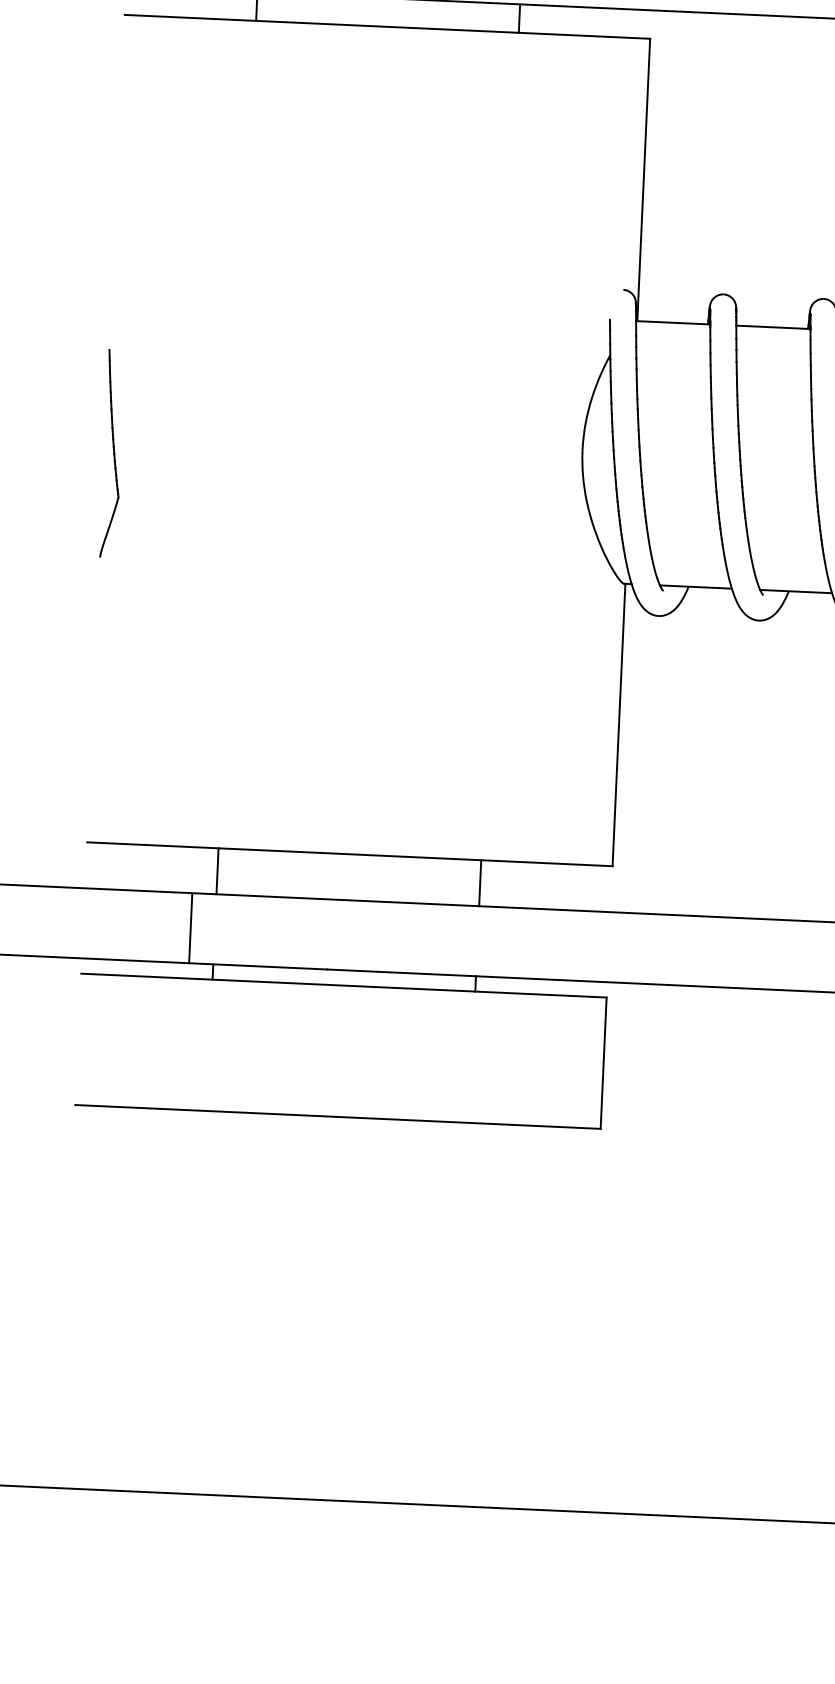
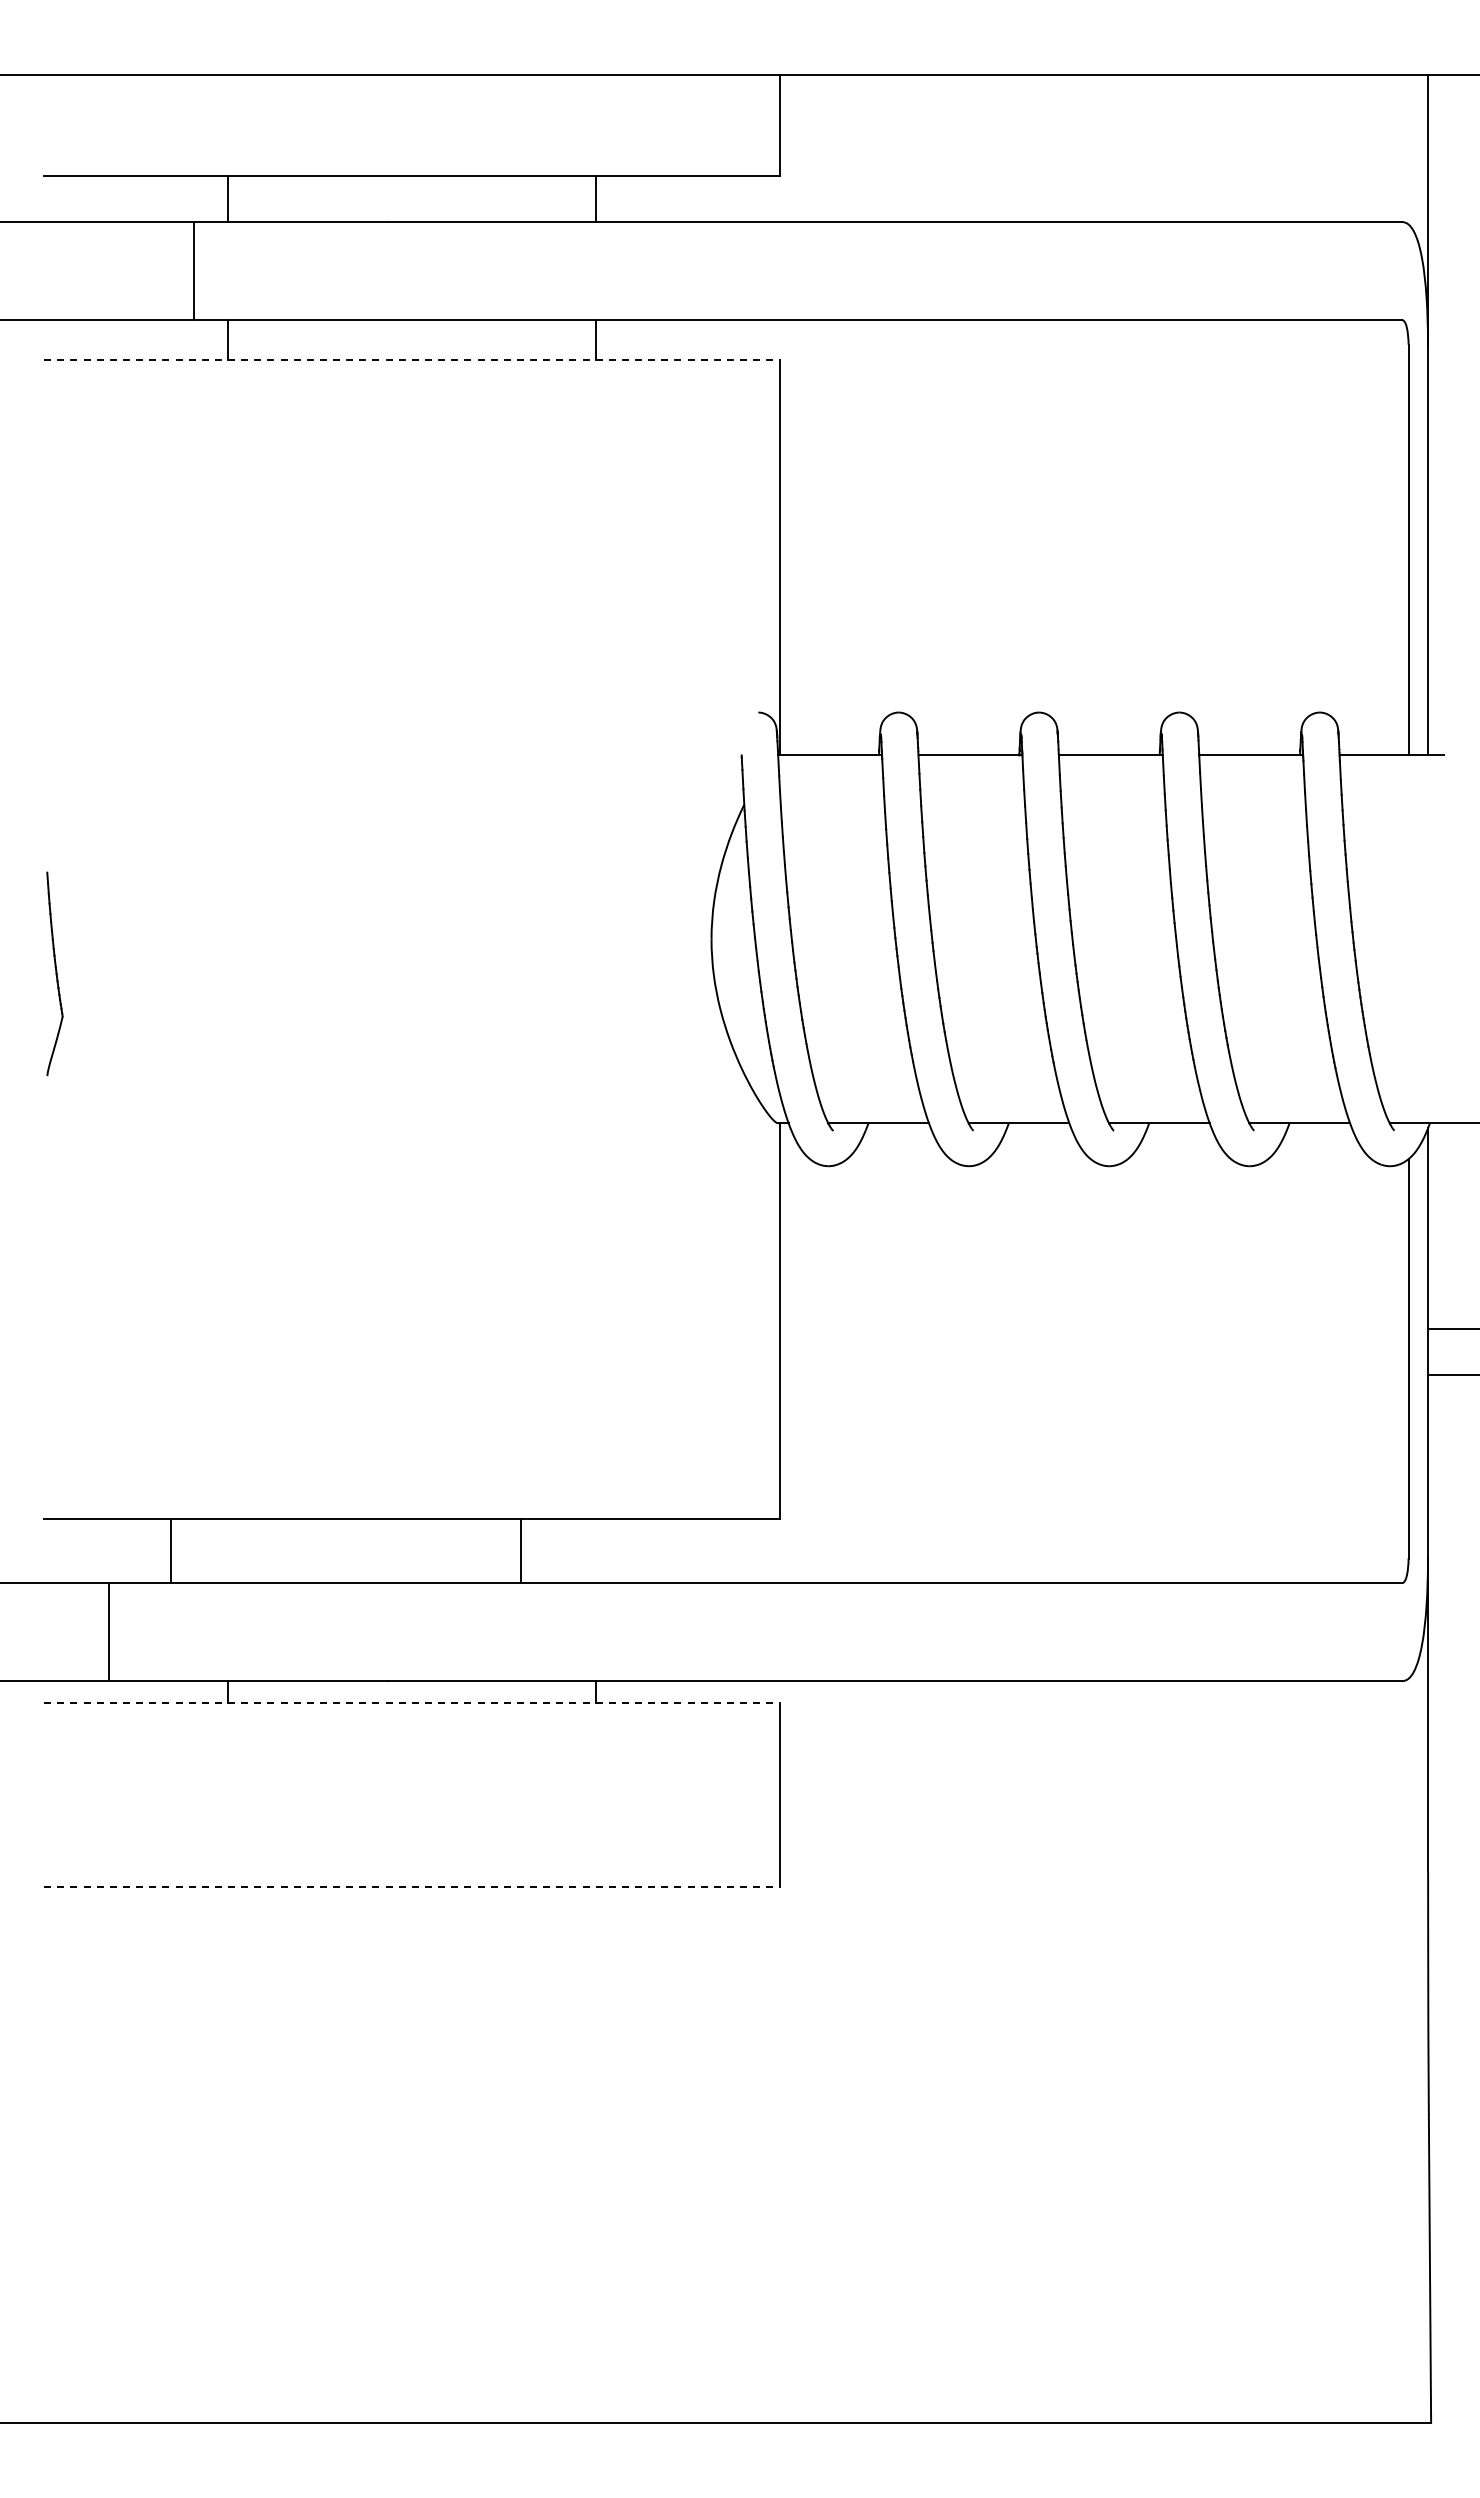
line: (387, 27) -> (412, 360), solid -> dashed
part: (112, 453) -> (54, 973), size x0.7
line: (217, 871) -> (171, 1550), moved
line: (479, 882) -> (520, 1550), moved
line: (190, 928) -> (109, 1632), moved
line: (344, 985) -> (412, 1702), solid -> dashed
line: (338, 1116) -> (412, 1886), solid -> dashed

